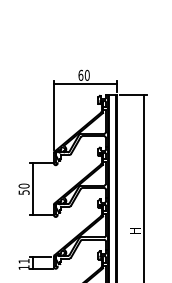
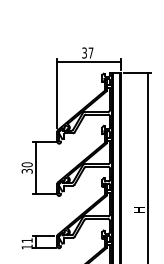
text: (83, 74) -> (87, 52), 60 -> 37
text: (23, 192) -> (26, 171), 50 -> 30

